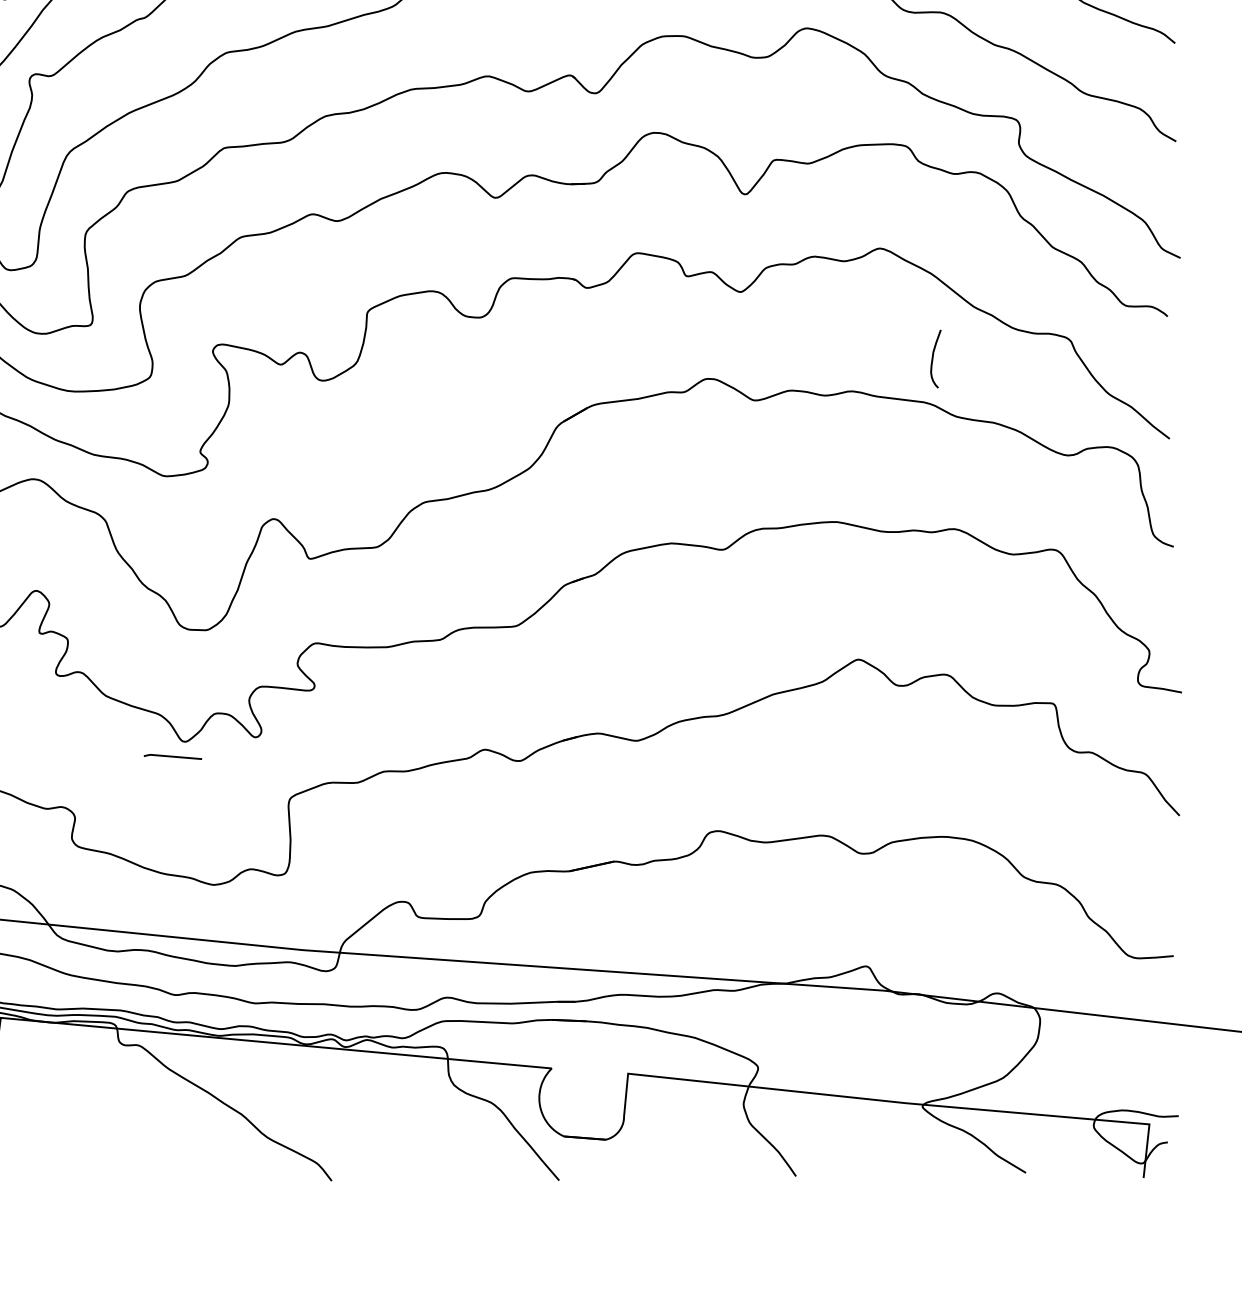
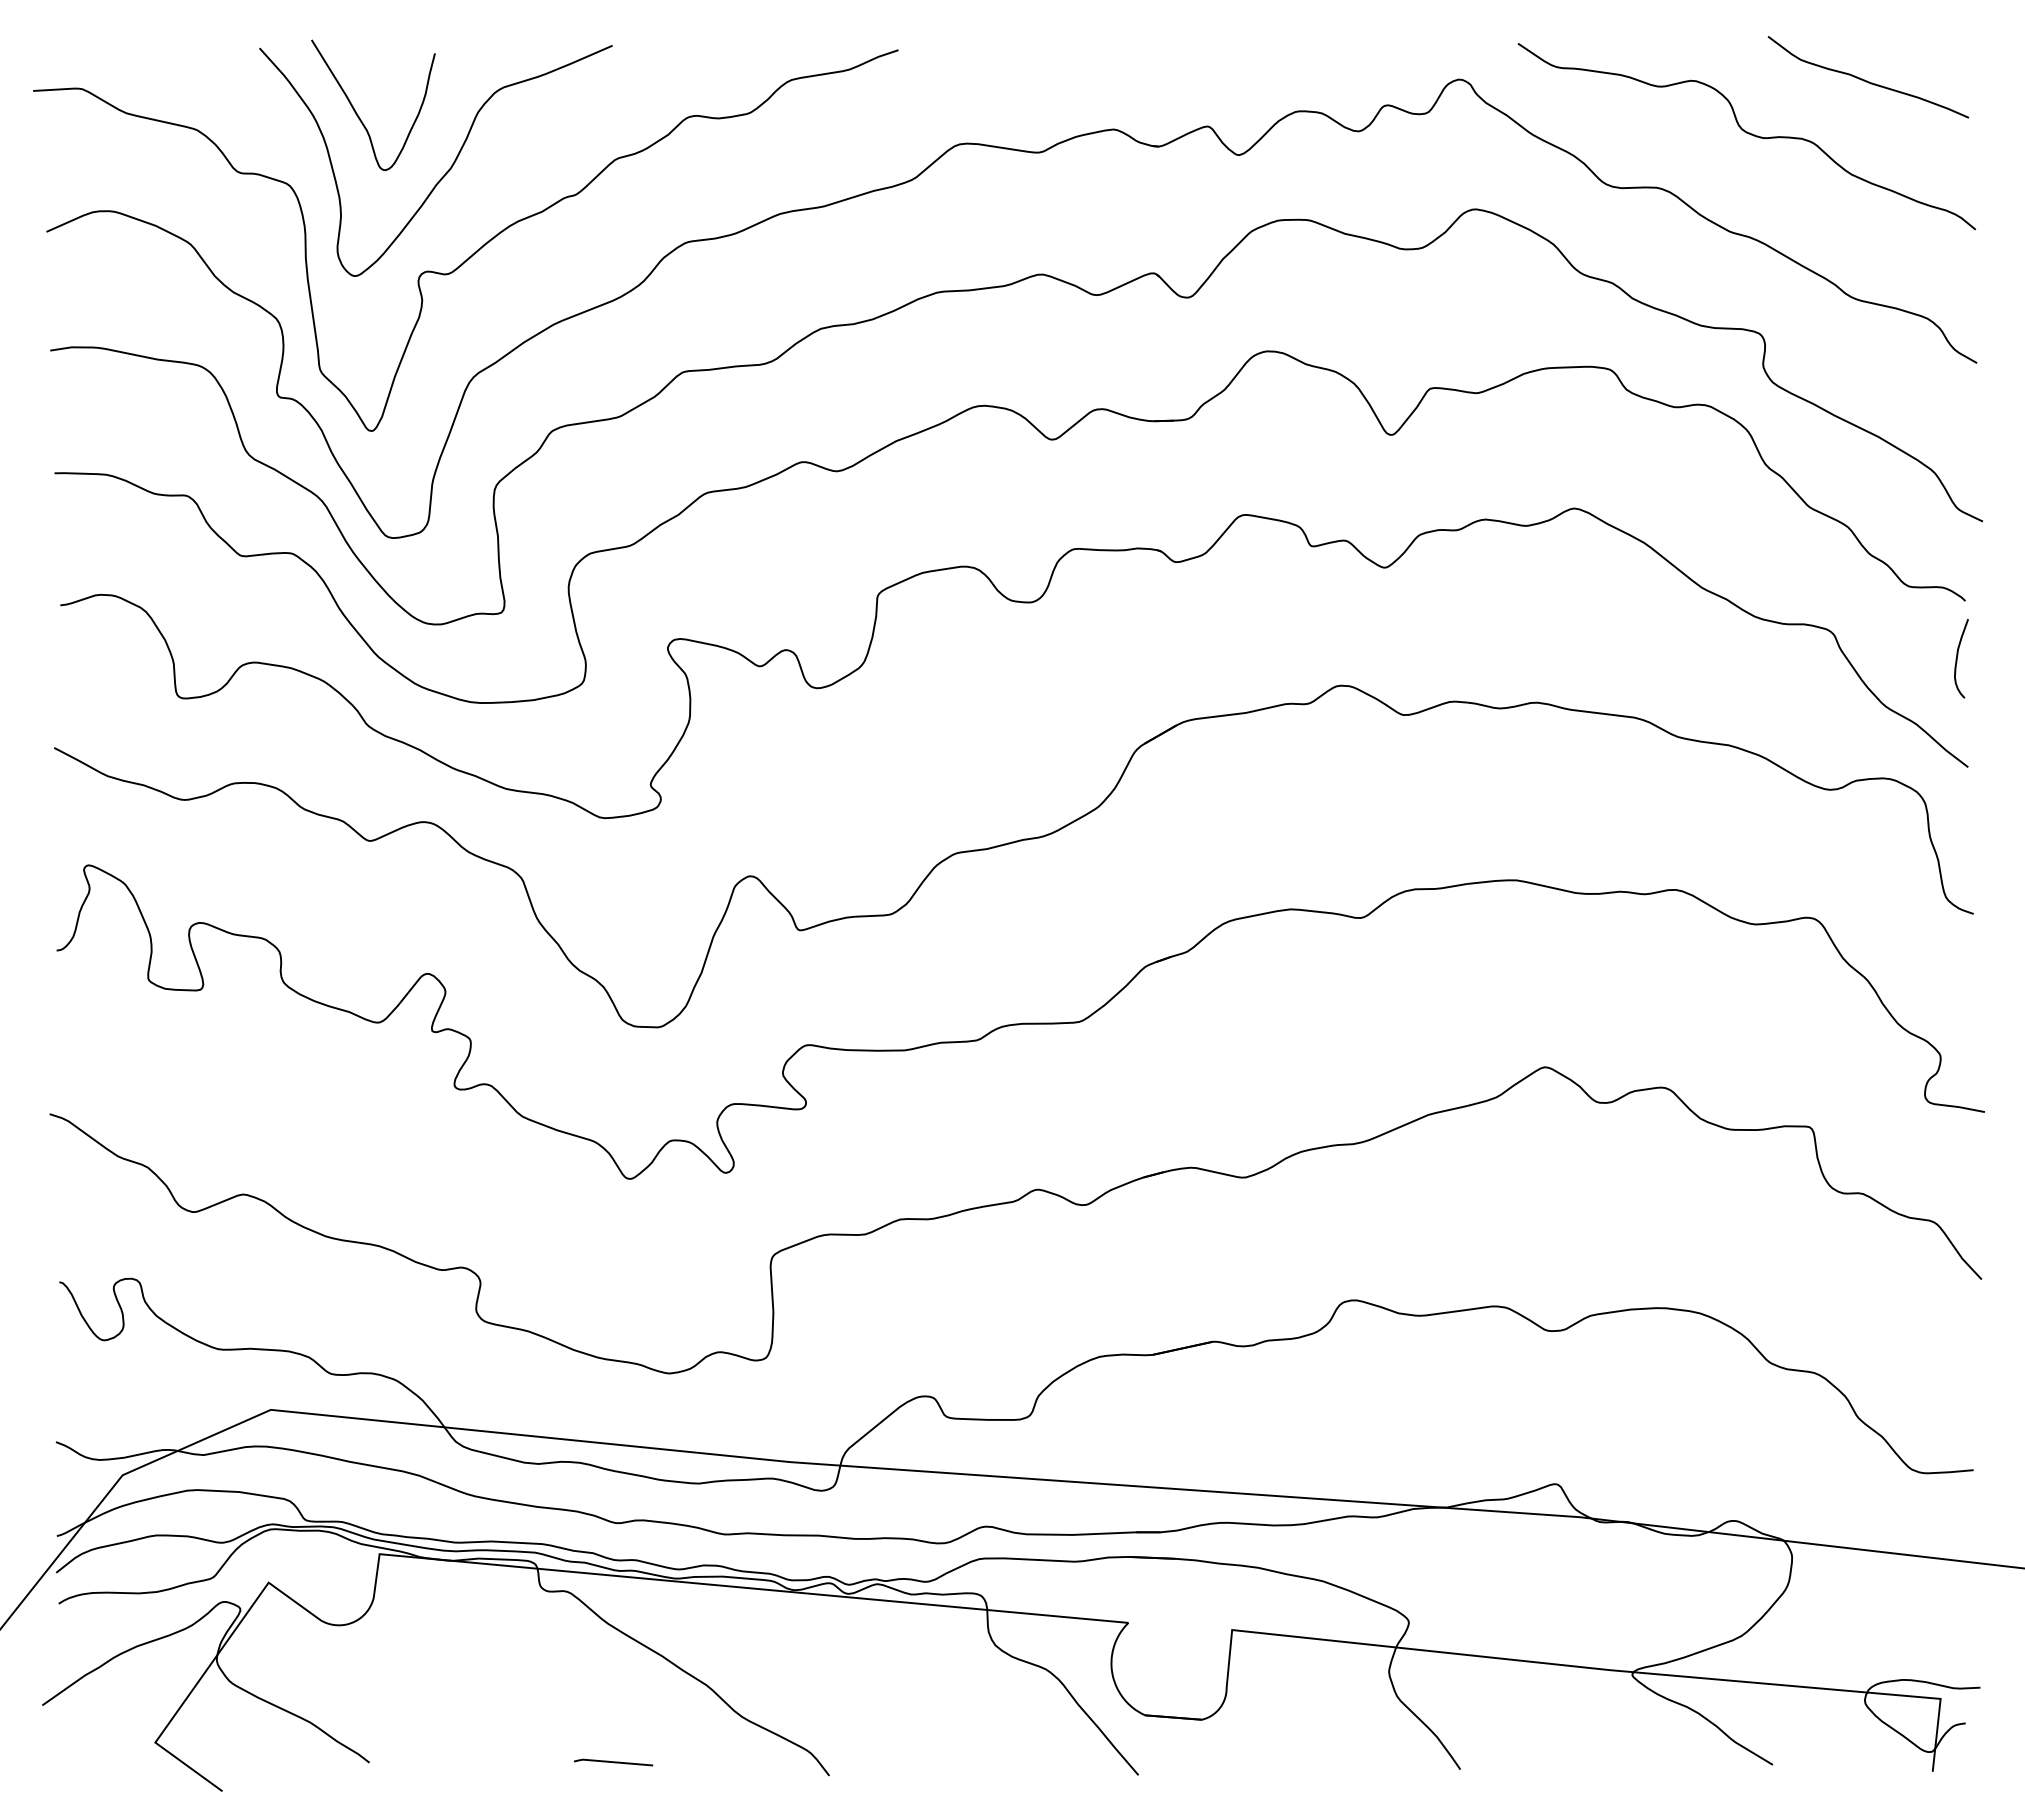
curve: (933, 358) -> (1957, 658), moved
curve: (172, 756) -> (613, 1762), moved

